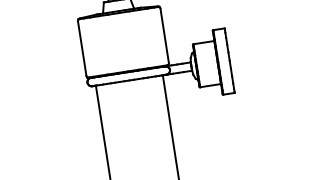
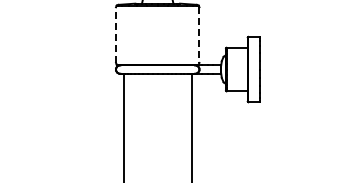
line: (164, 36) -> (199, 35), solid -> dashed
line: (82, 48) -> (116, 35), solid -> dashed

